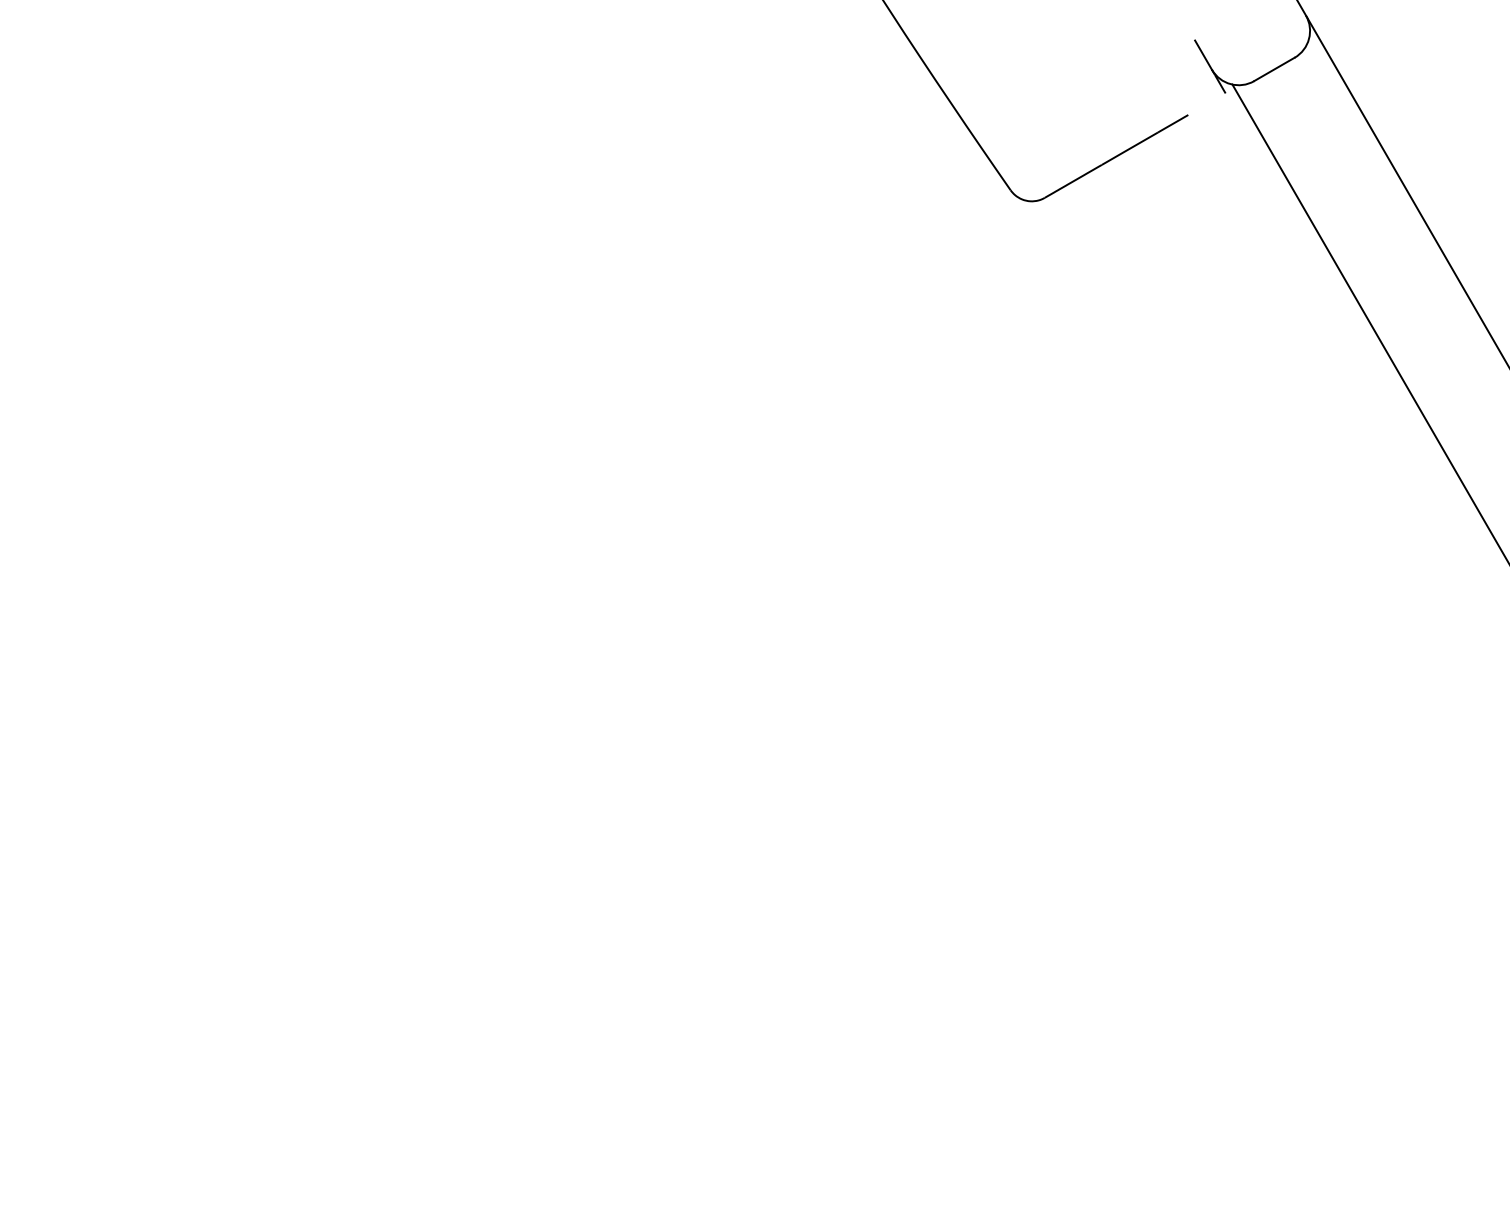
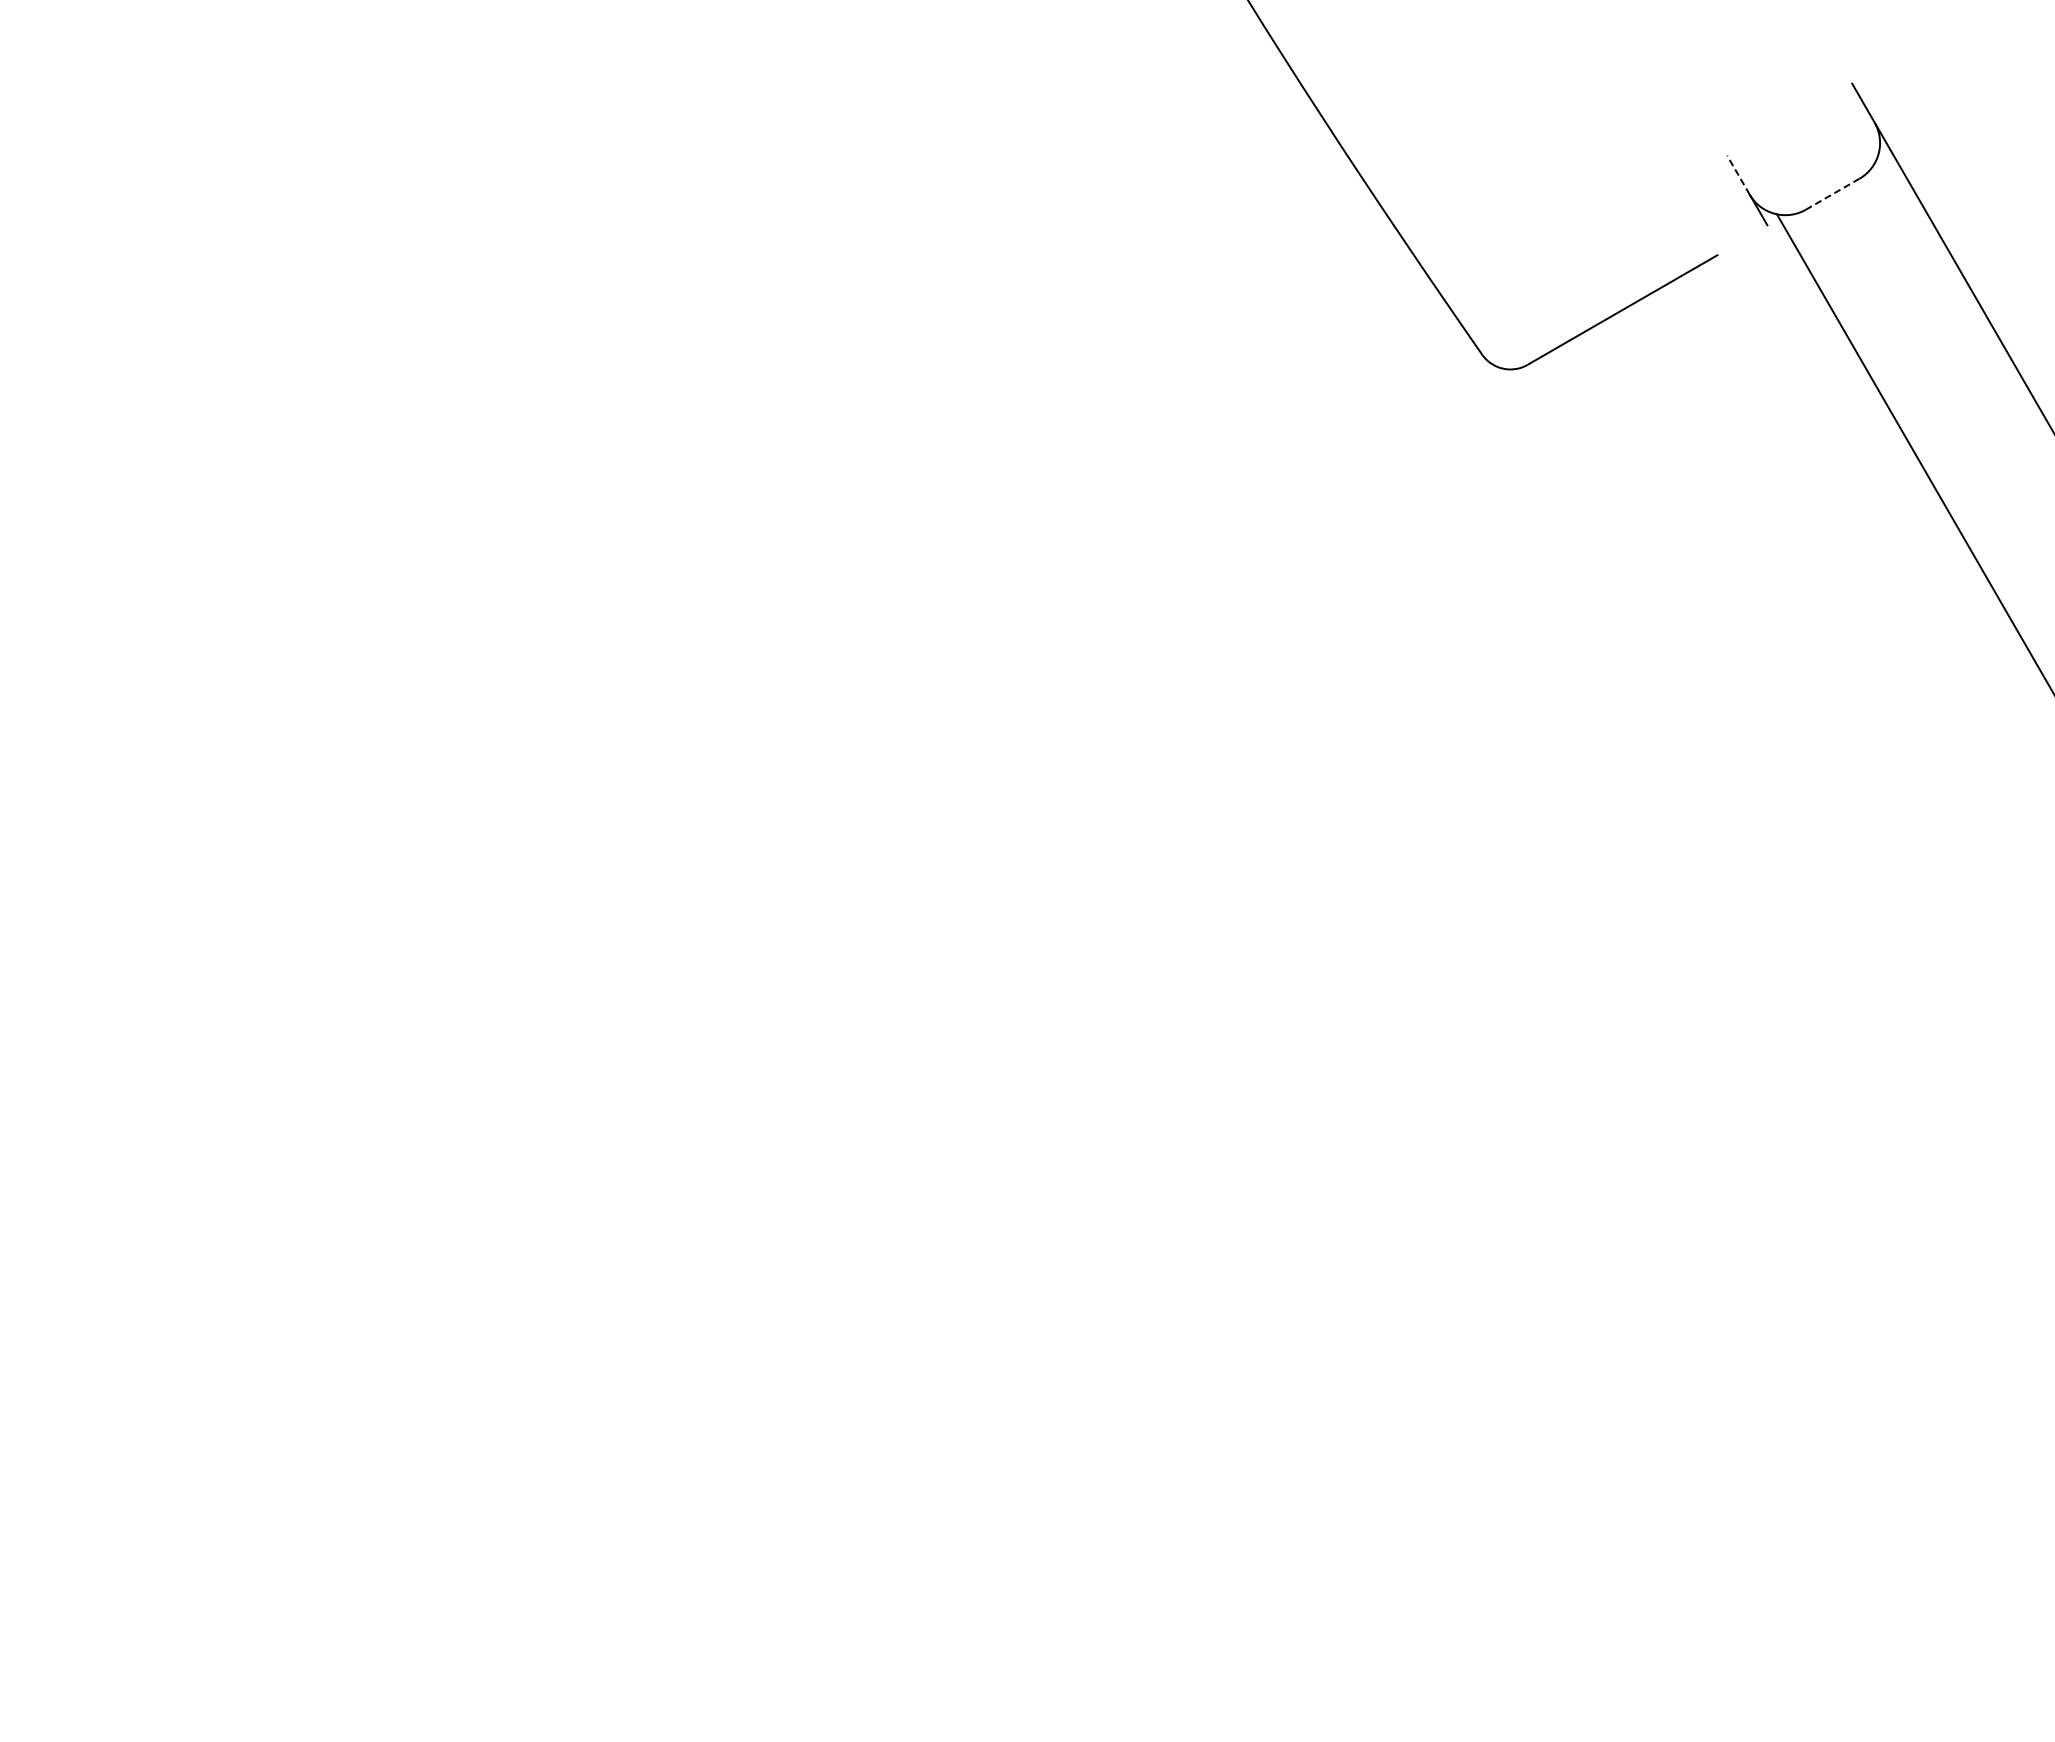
line: (1203, 54) -> (1738, 174), solid -> dashed
line: (1274, 69) -> (1832, 194), solid -> dashed

